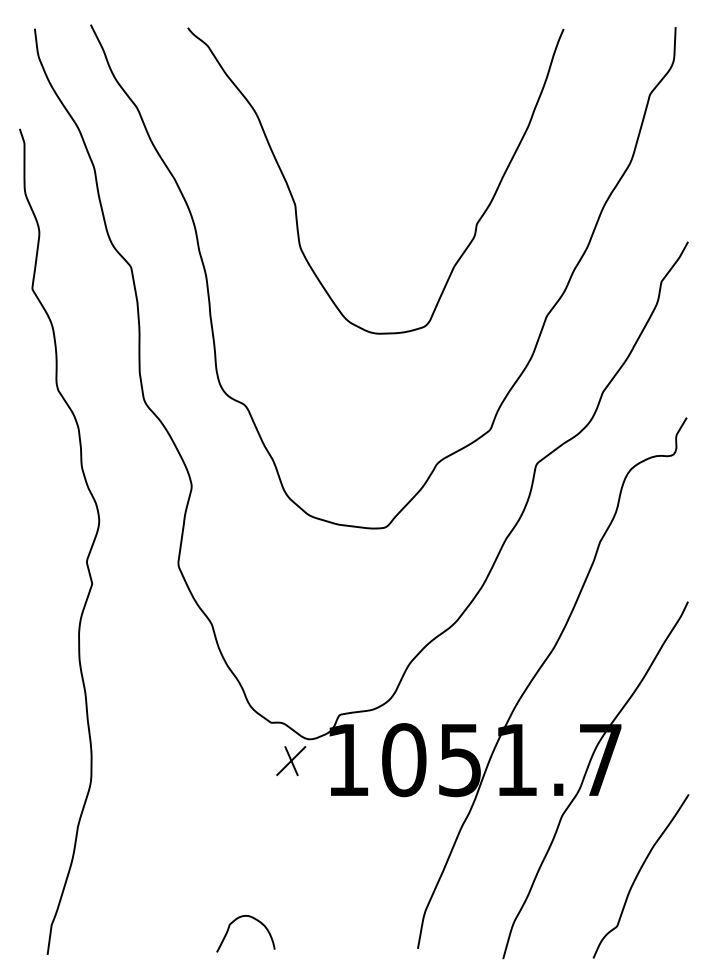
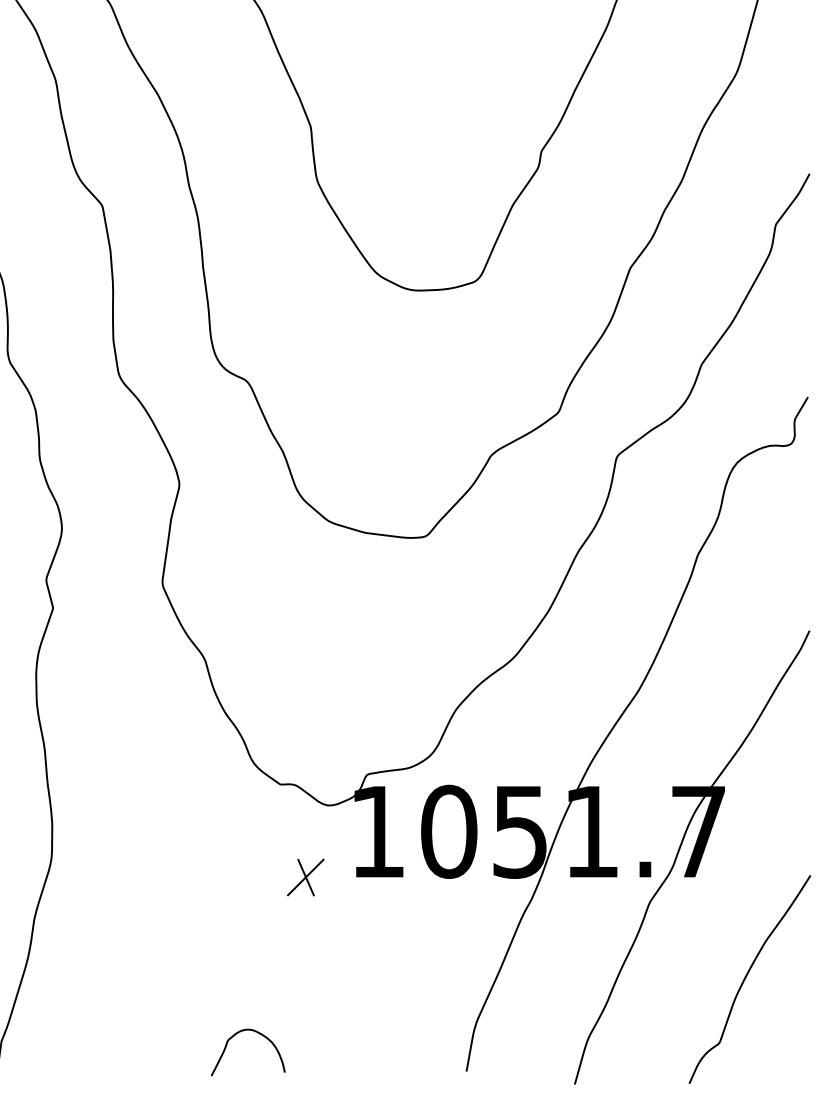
part: (291, 761) -> (306, 878), moved

